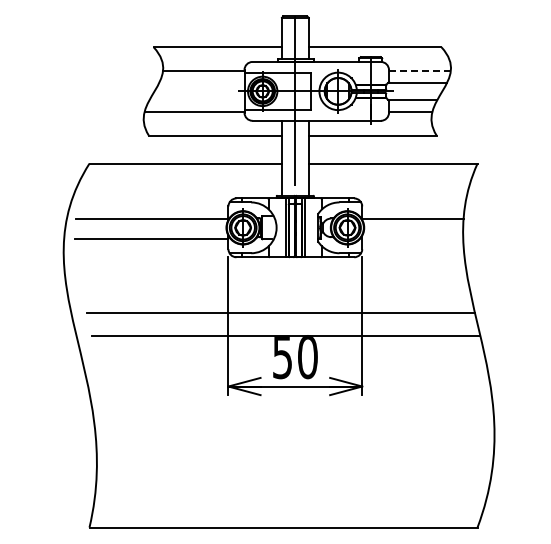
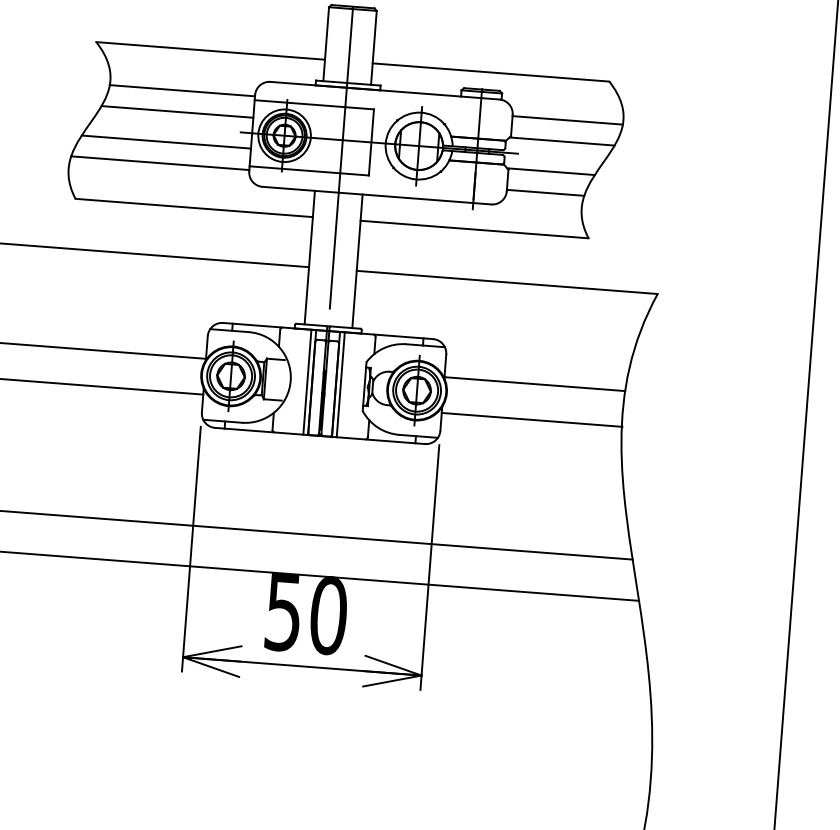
line: (419, 70) -> (566, 120), dashed -> solid
line: (201, 82) -> (176, 111), added
line: (196, 99) -> (165, 141), added
line: (412, 239) -> (531, 420), added

